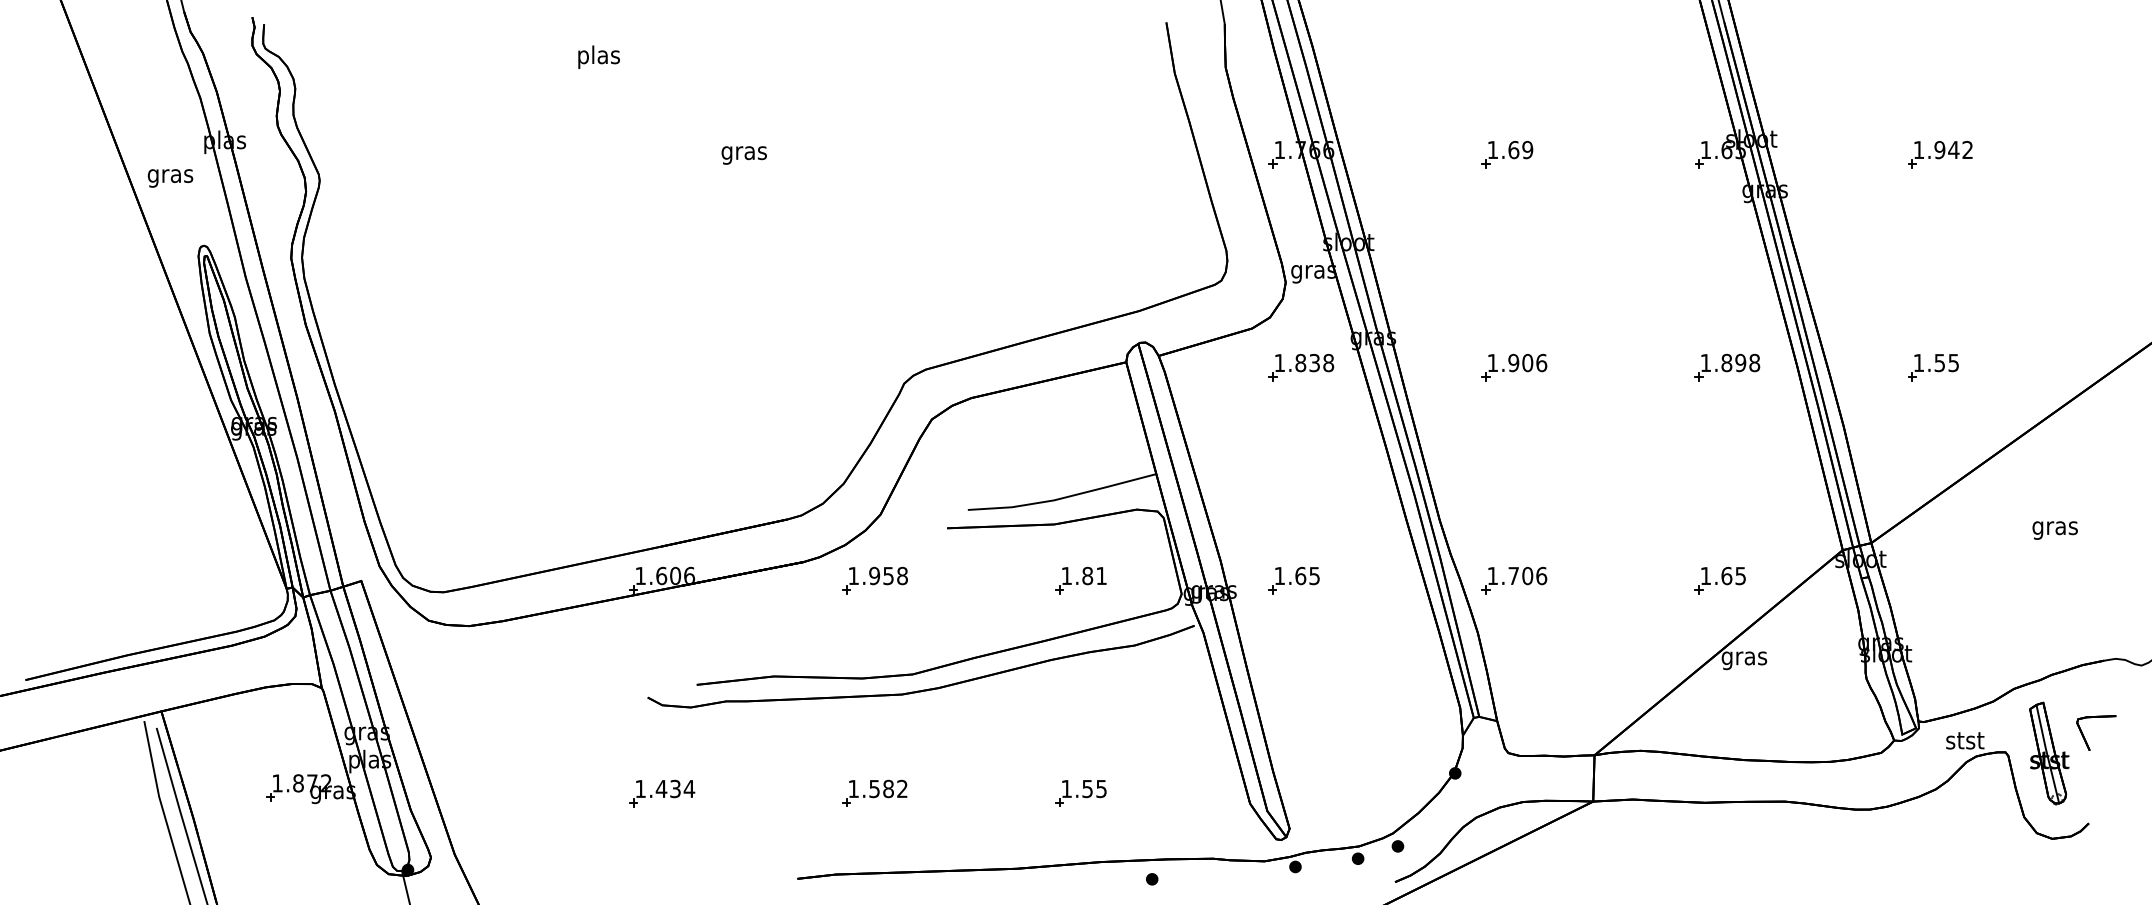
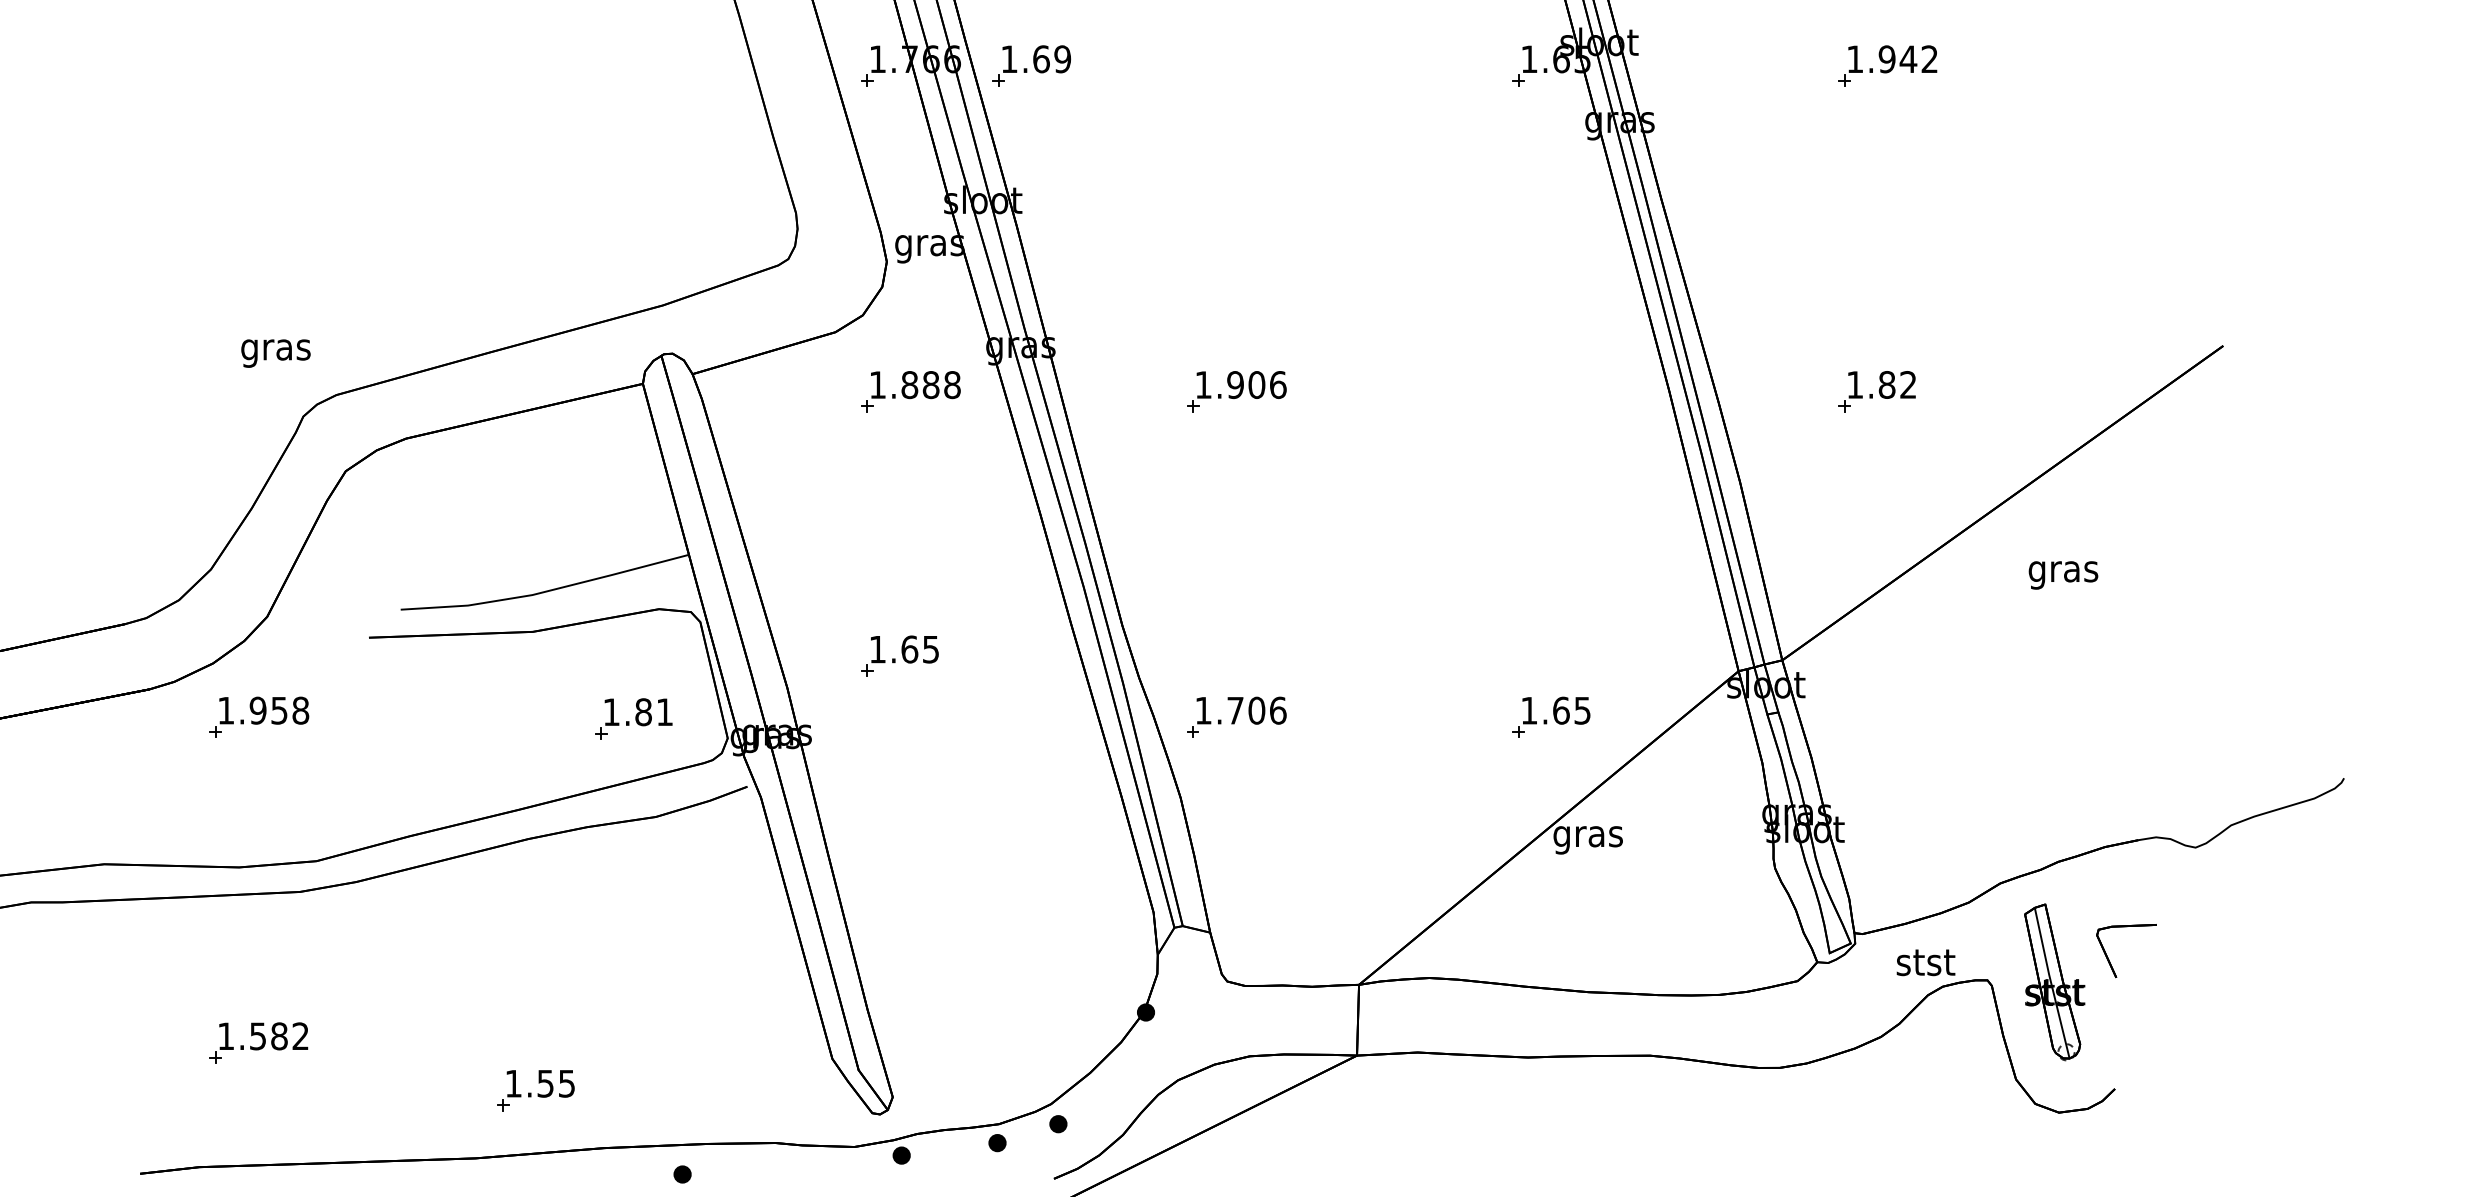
part: (1507, 154) -> (1031, 66), moved
text: (743, 155) -> (274, 353), moved
text: (1946, 362) -> (1897, 384), 1.55 -> 1.82
text: (1314, 363) -> (930, 385), 1.838 -> 1.888
part: (1727, 367) -> (1562, 391), removed
text: (2054, 530) -> (2062, 575), moved
part: (1080, 580) -> (632, 719), moved
part: (1293, 580) -> (898, 656), moved
part: (1080, 793) -> (534, 1090), moved

